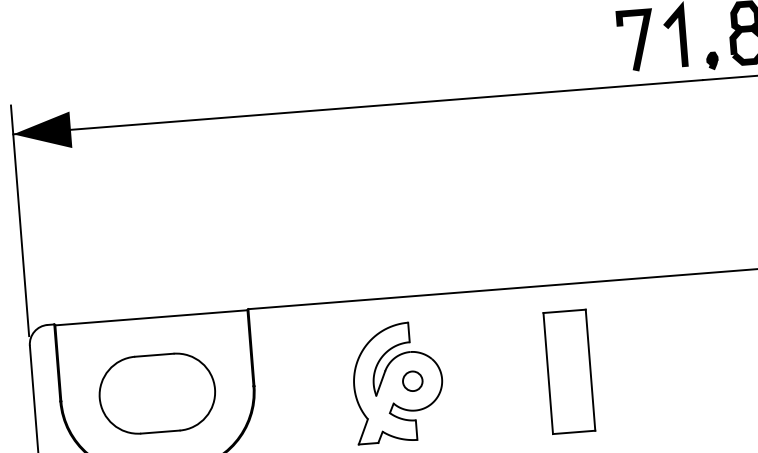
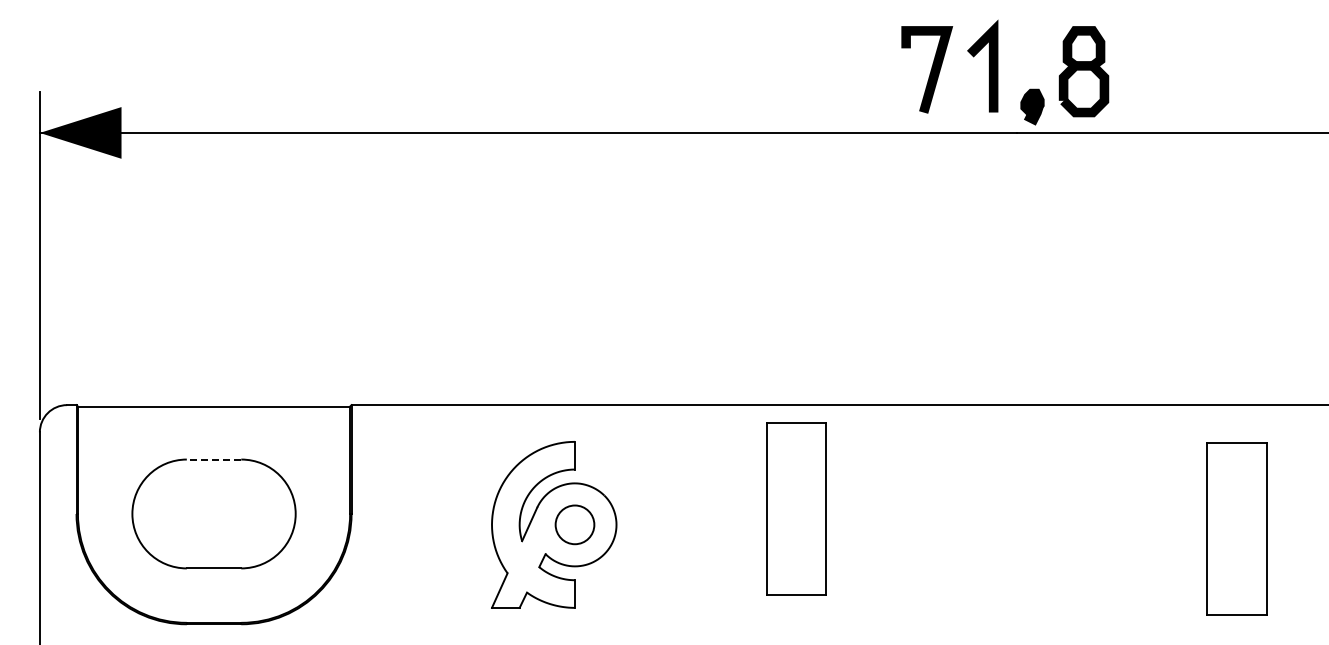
part: (712, 61) -> (1032, 107), size x1.4
line: (153, 355) -> (213, 459), solid -> dashed
part: (569, 371) -> (796, 508), moved
circle: (412, 381) -> (574, 524), size x1.4

